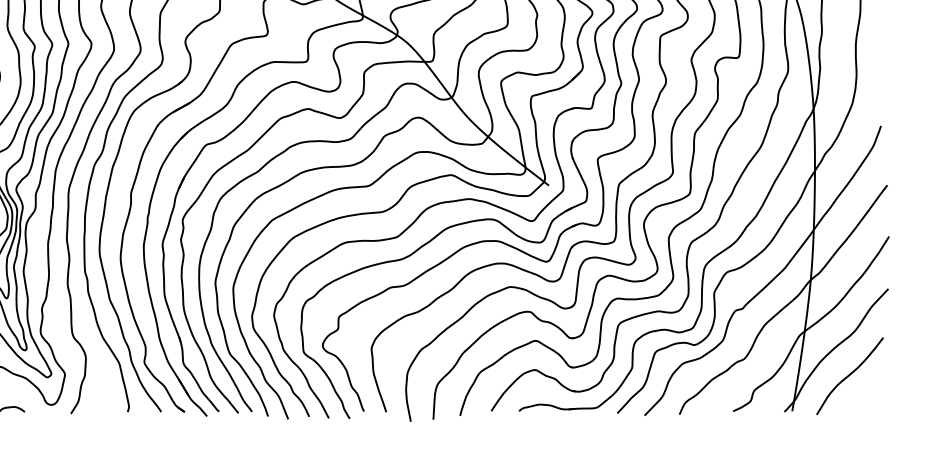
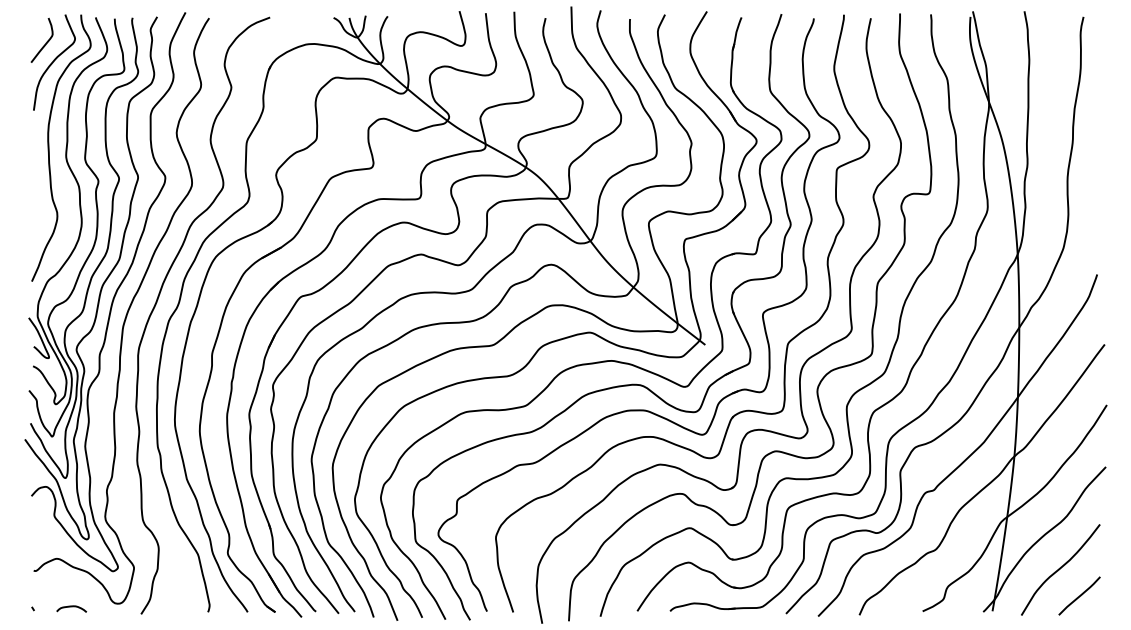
line: (865, 397) -> (1079, 595), added

